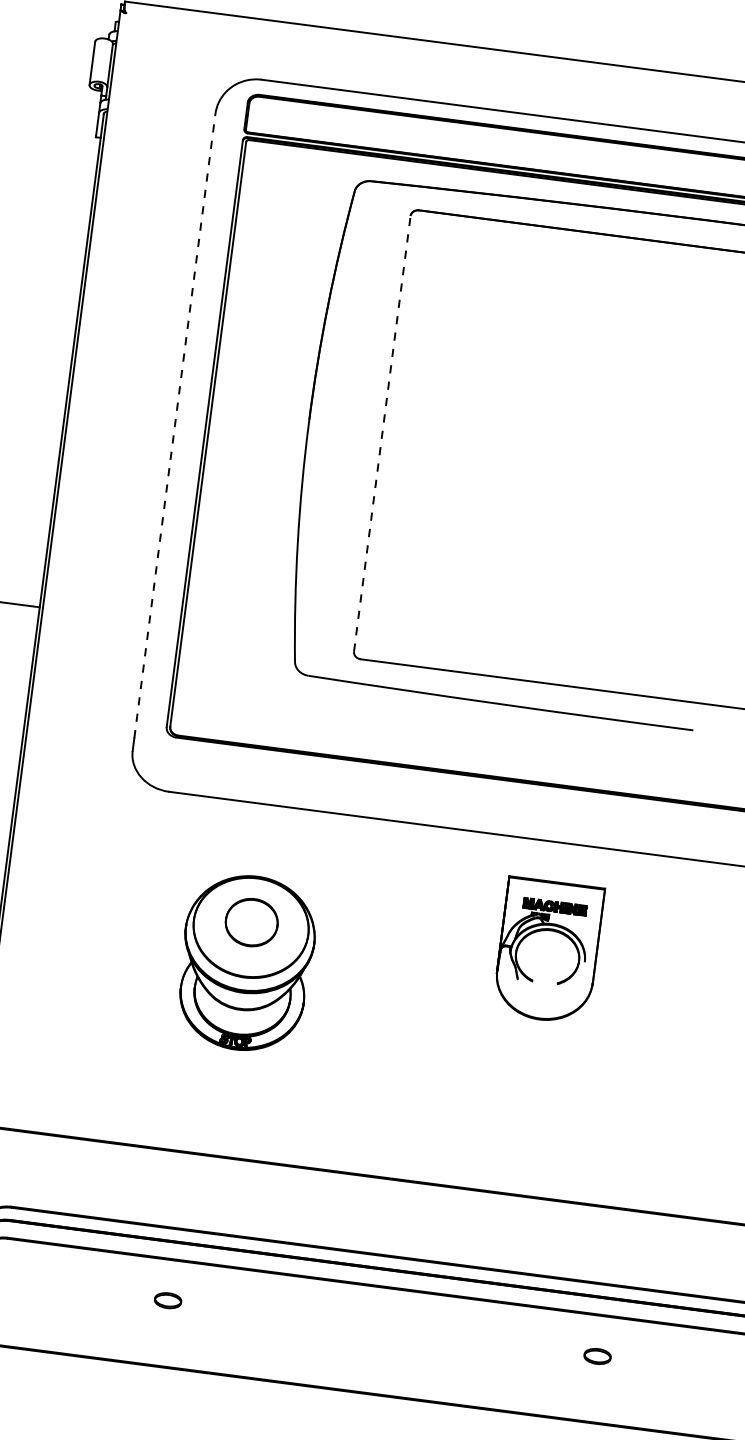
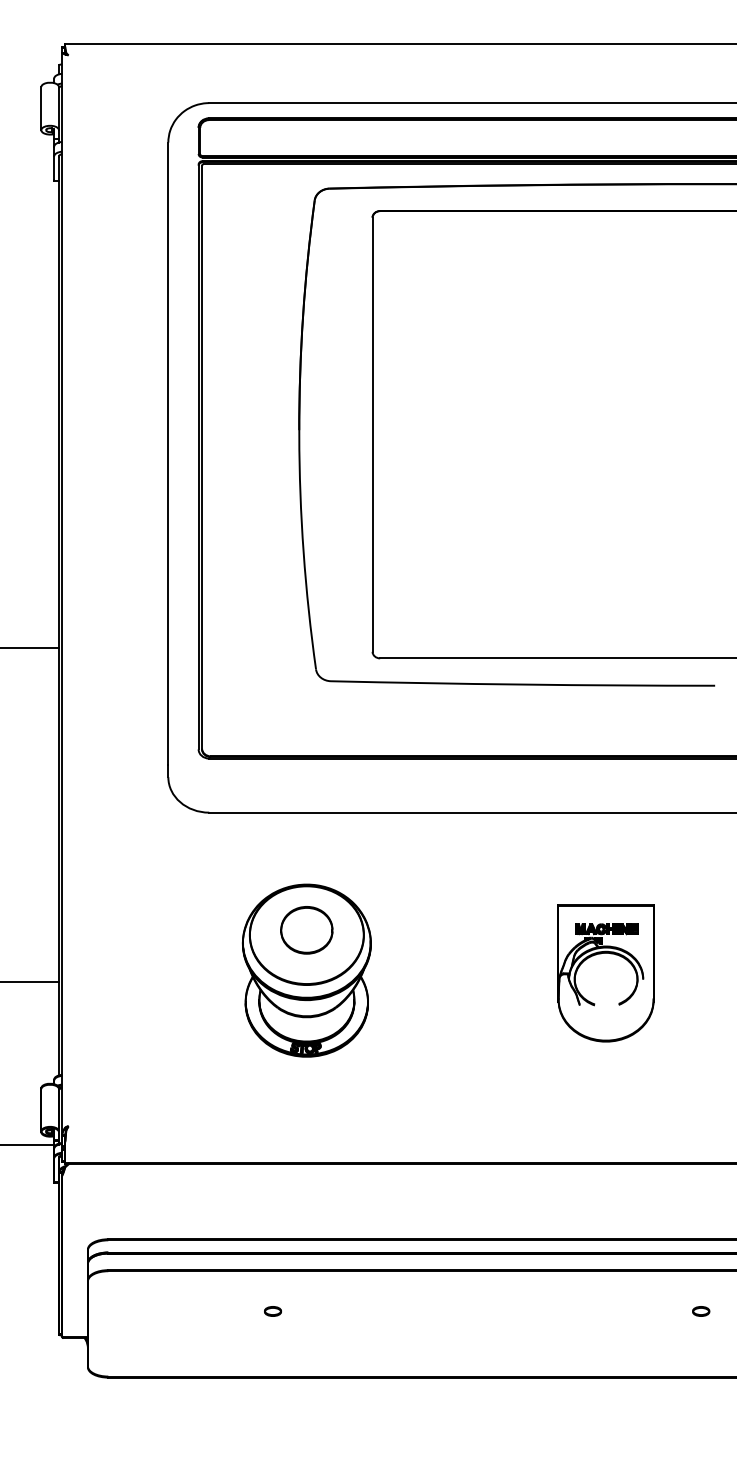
line: (175, 426) -> (168, 453), dashed -> solid
line: (382, 433) -> (372, 434), dashed -> solid
part: (547, 951) -> (605, 973), moved
part: (167, 1300) -> (272, 1311), size x0.62
part: (598, 1356) -> (701, 1311), size x0.62

